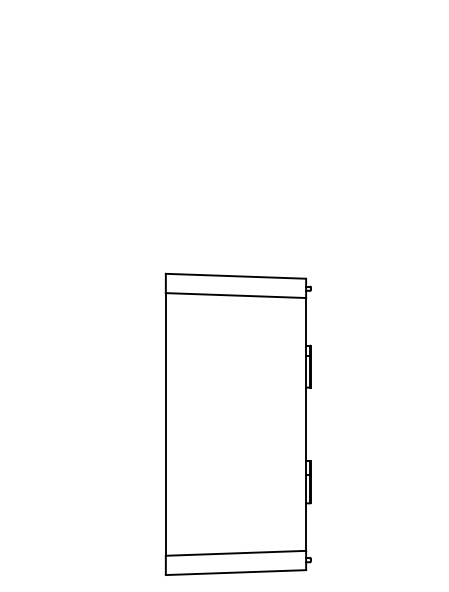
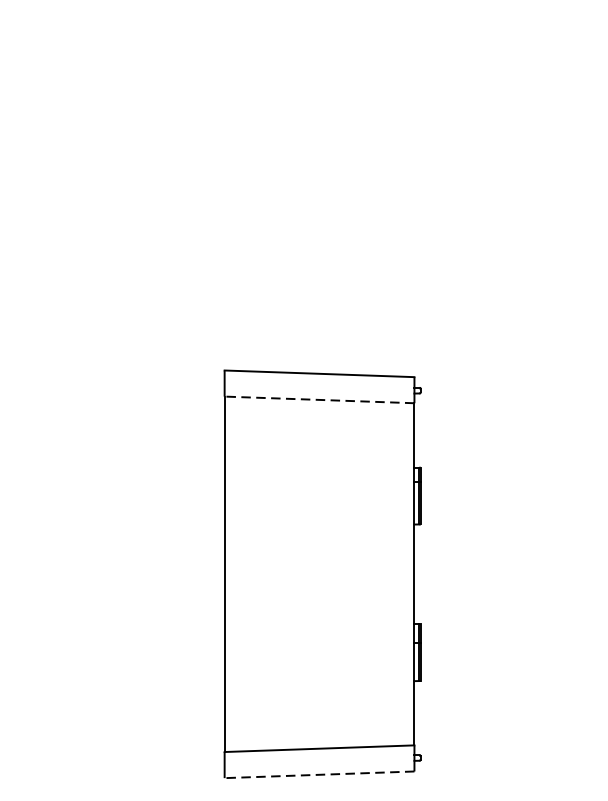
line: (235, 295) -> (318, 399), solid -> dashed
line: (235, 572) -> (318, 774), solid -> dashed

